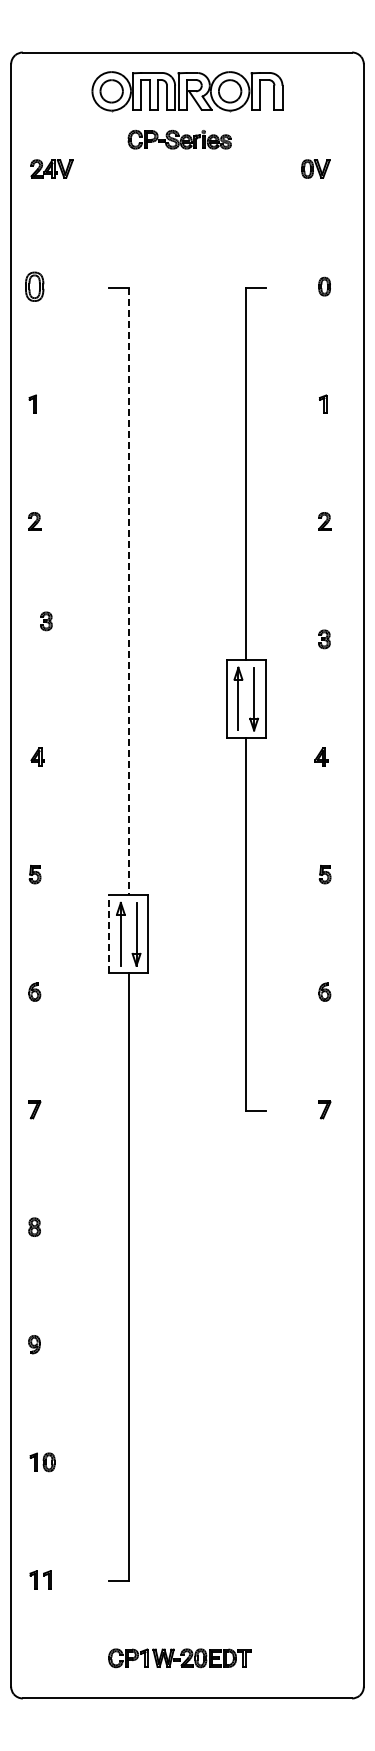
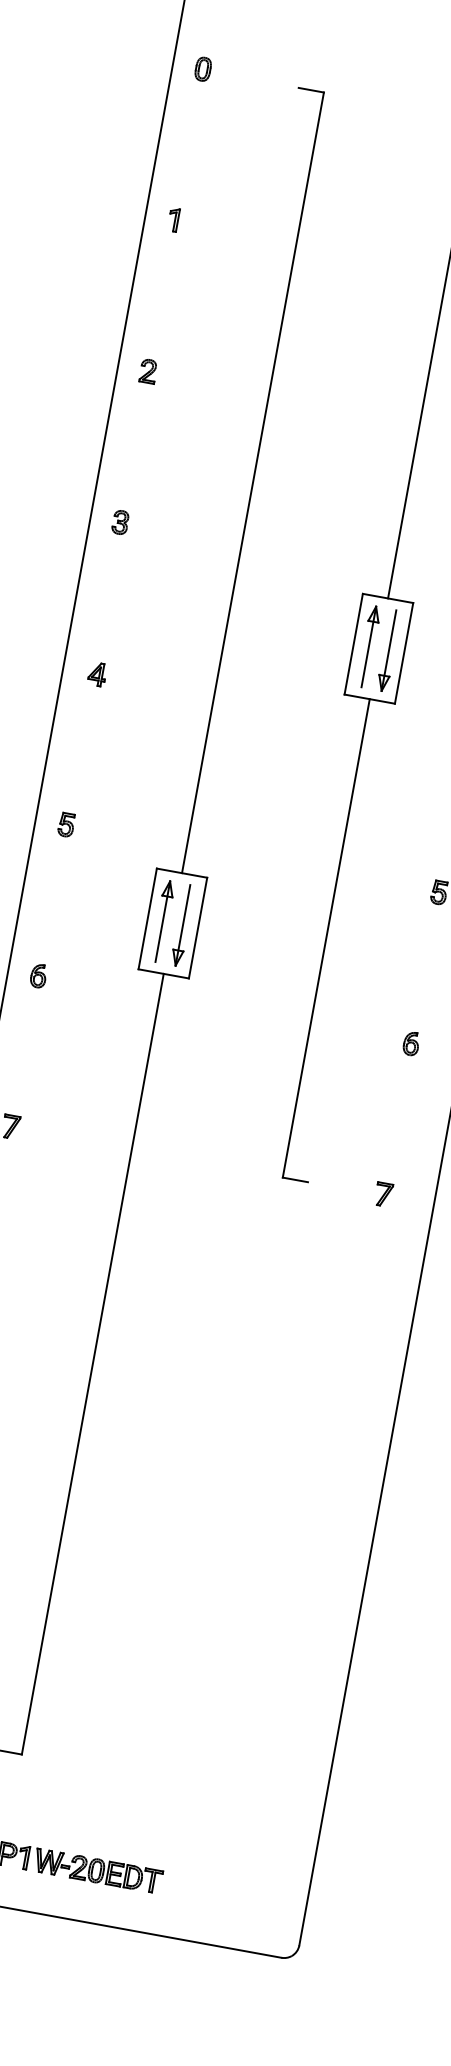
part: (34, 286) -> (203, 69), size x0.62
line: (128, 591) -> (252, 482), dashed -> solid
part: (46, 621) -> (120, 522), moved
line: (109, 933) -> (148, 918), dashed -> solid

